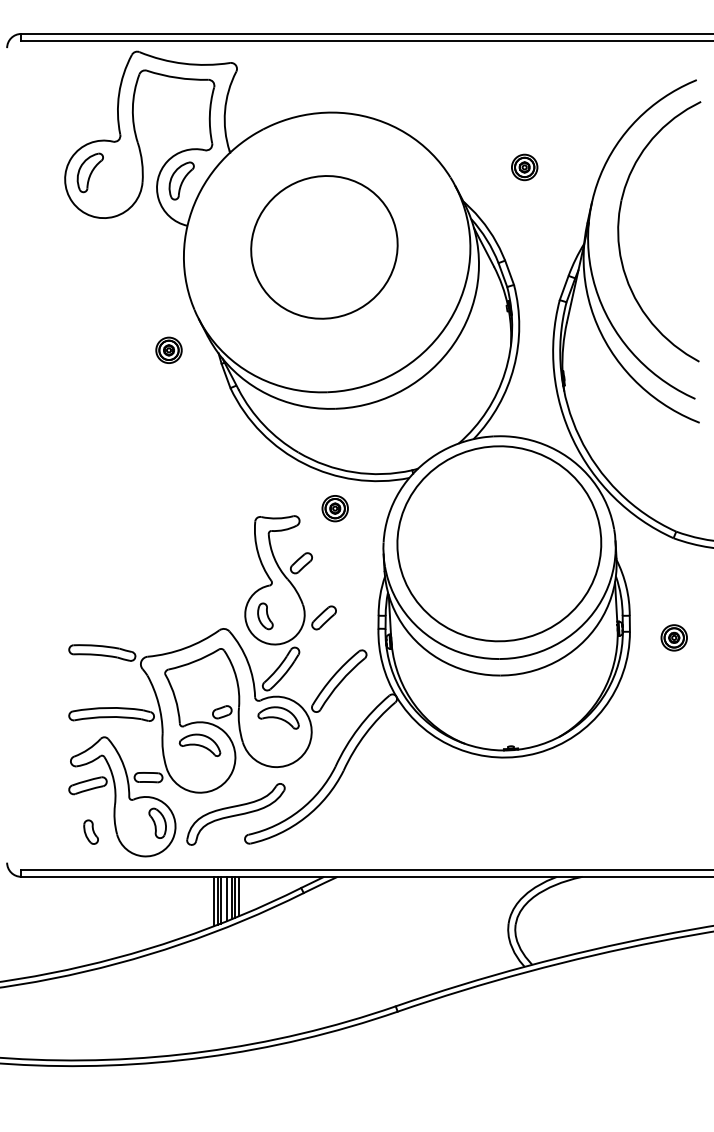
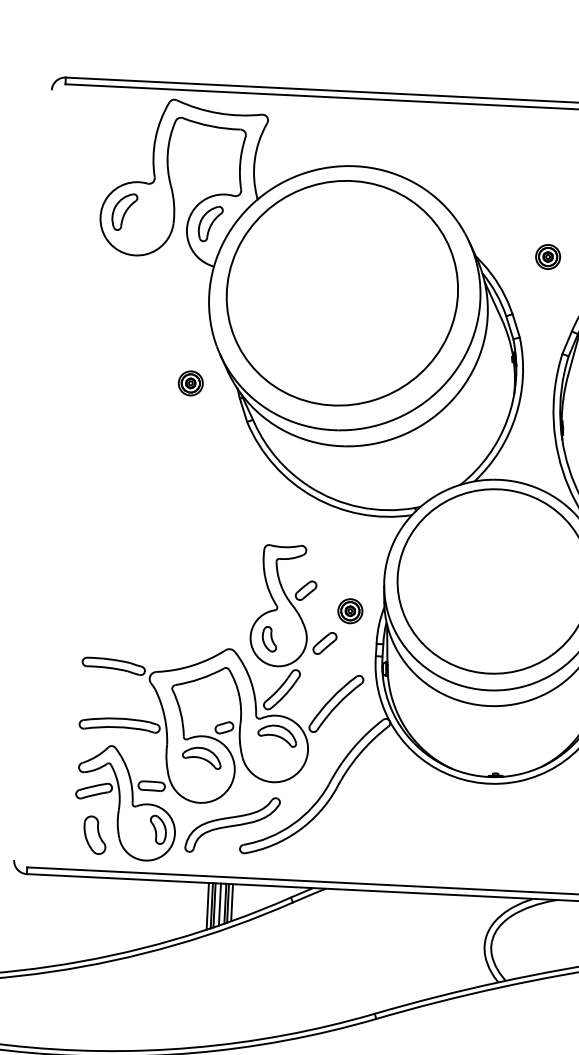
part: (524, 167) -> (547, 257), moved
part: (324, 247) -> (342, 293), size x1.67
part: (334, 508) -> (349, 611), moved
part: (90, 831) -> (94, 834), size x1.67

